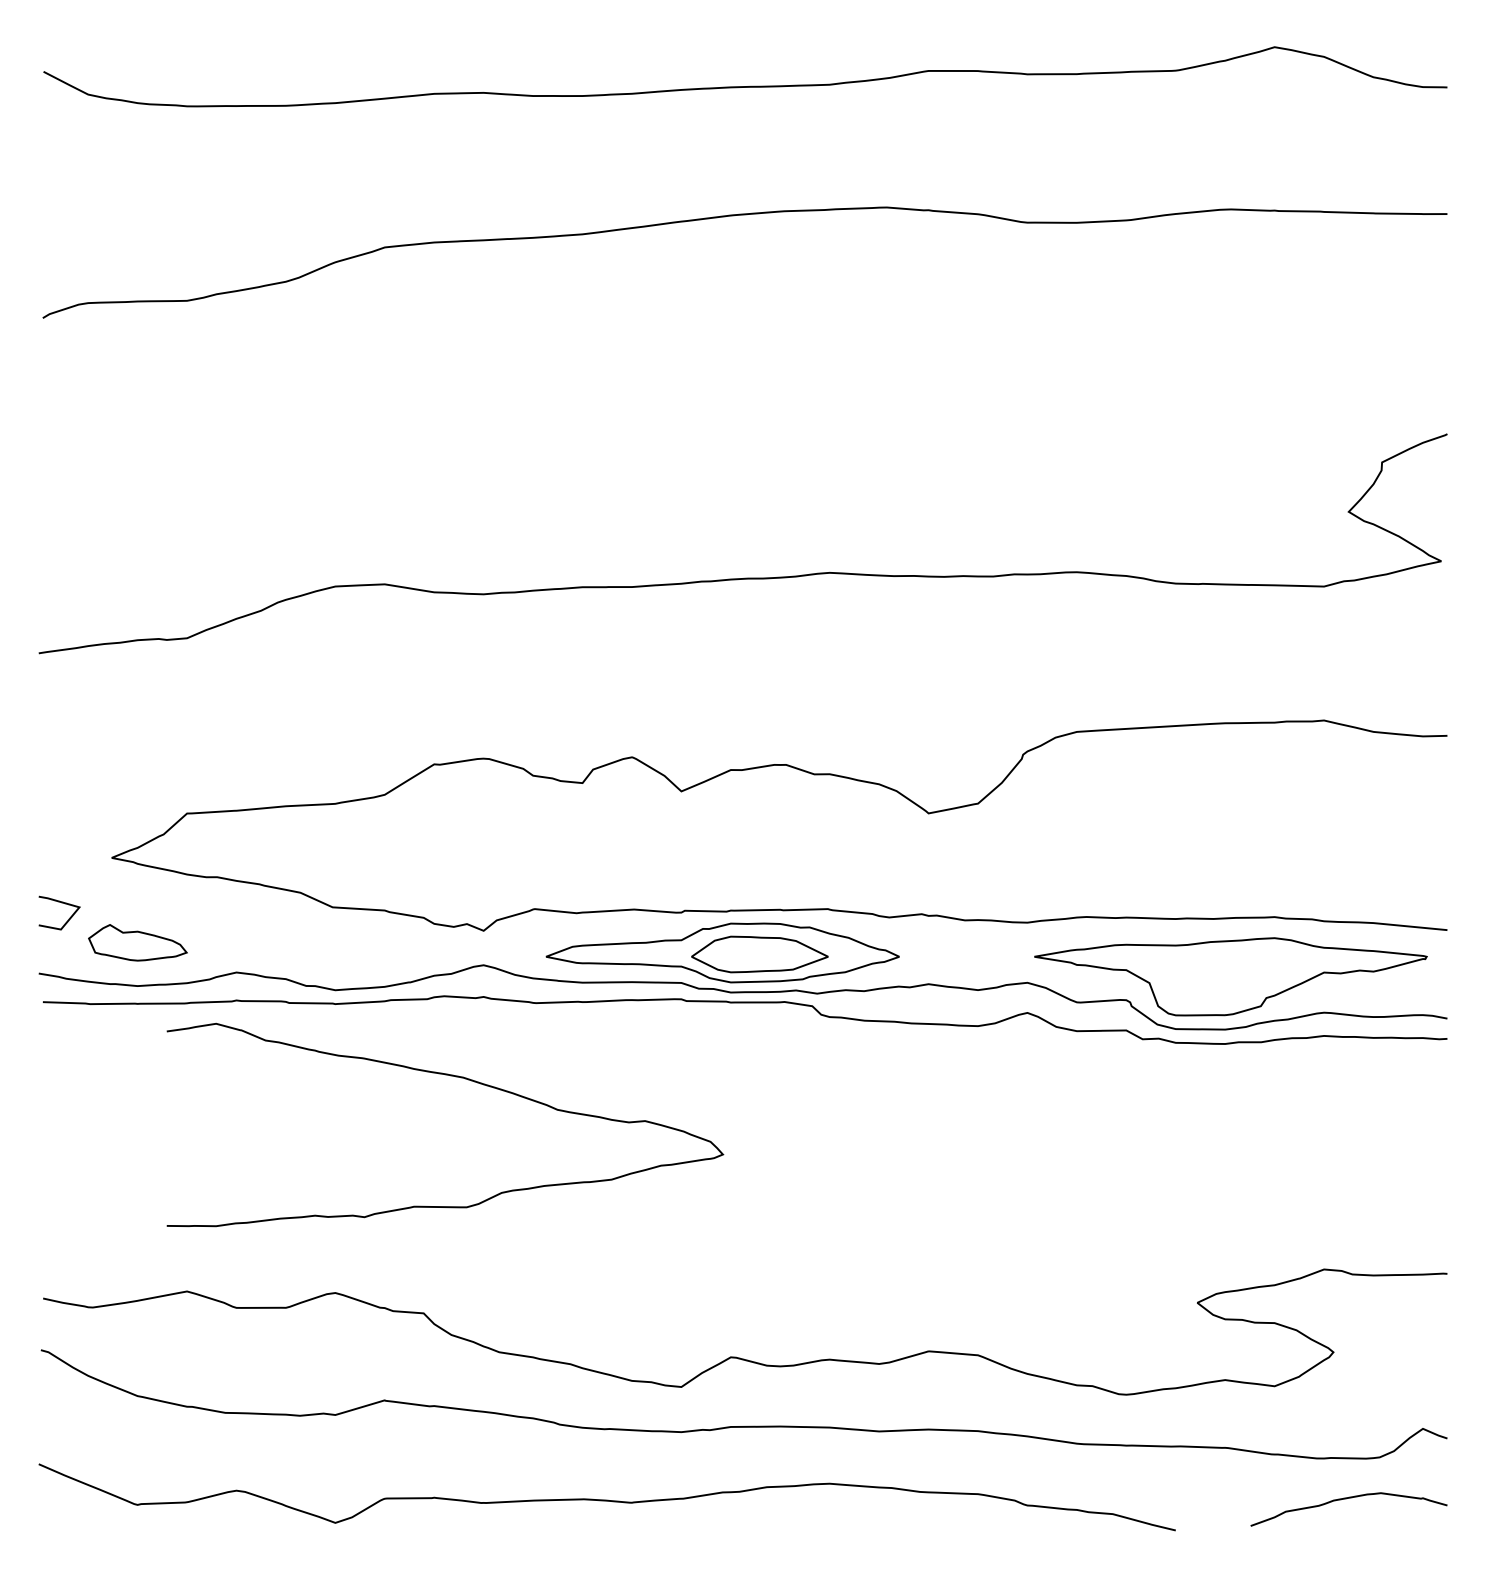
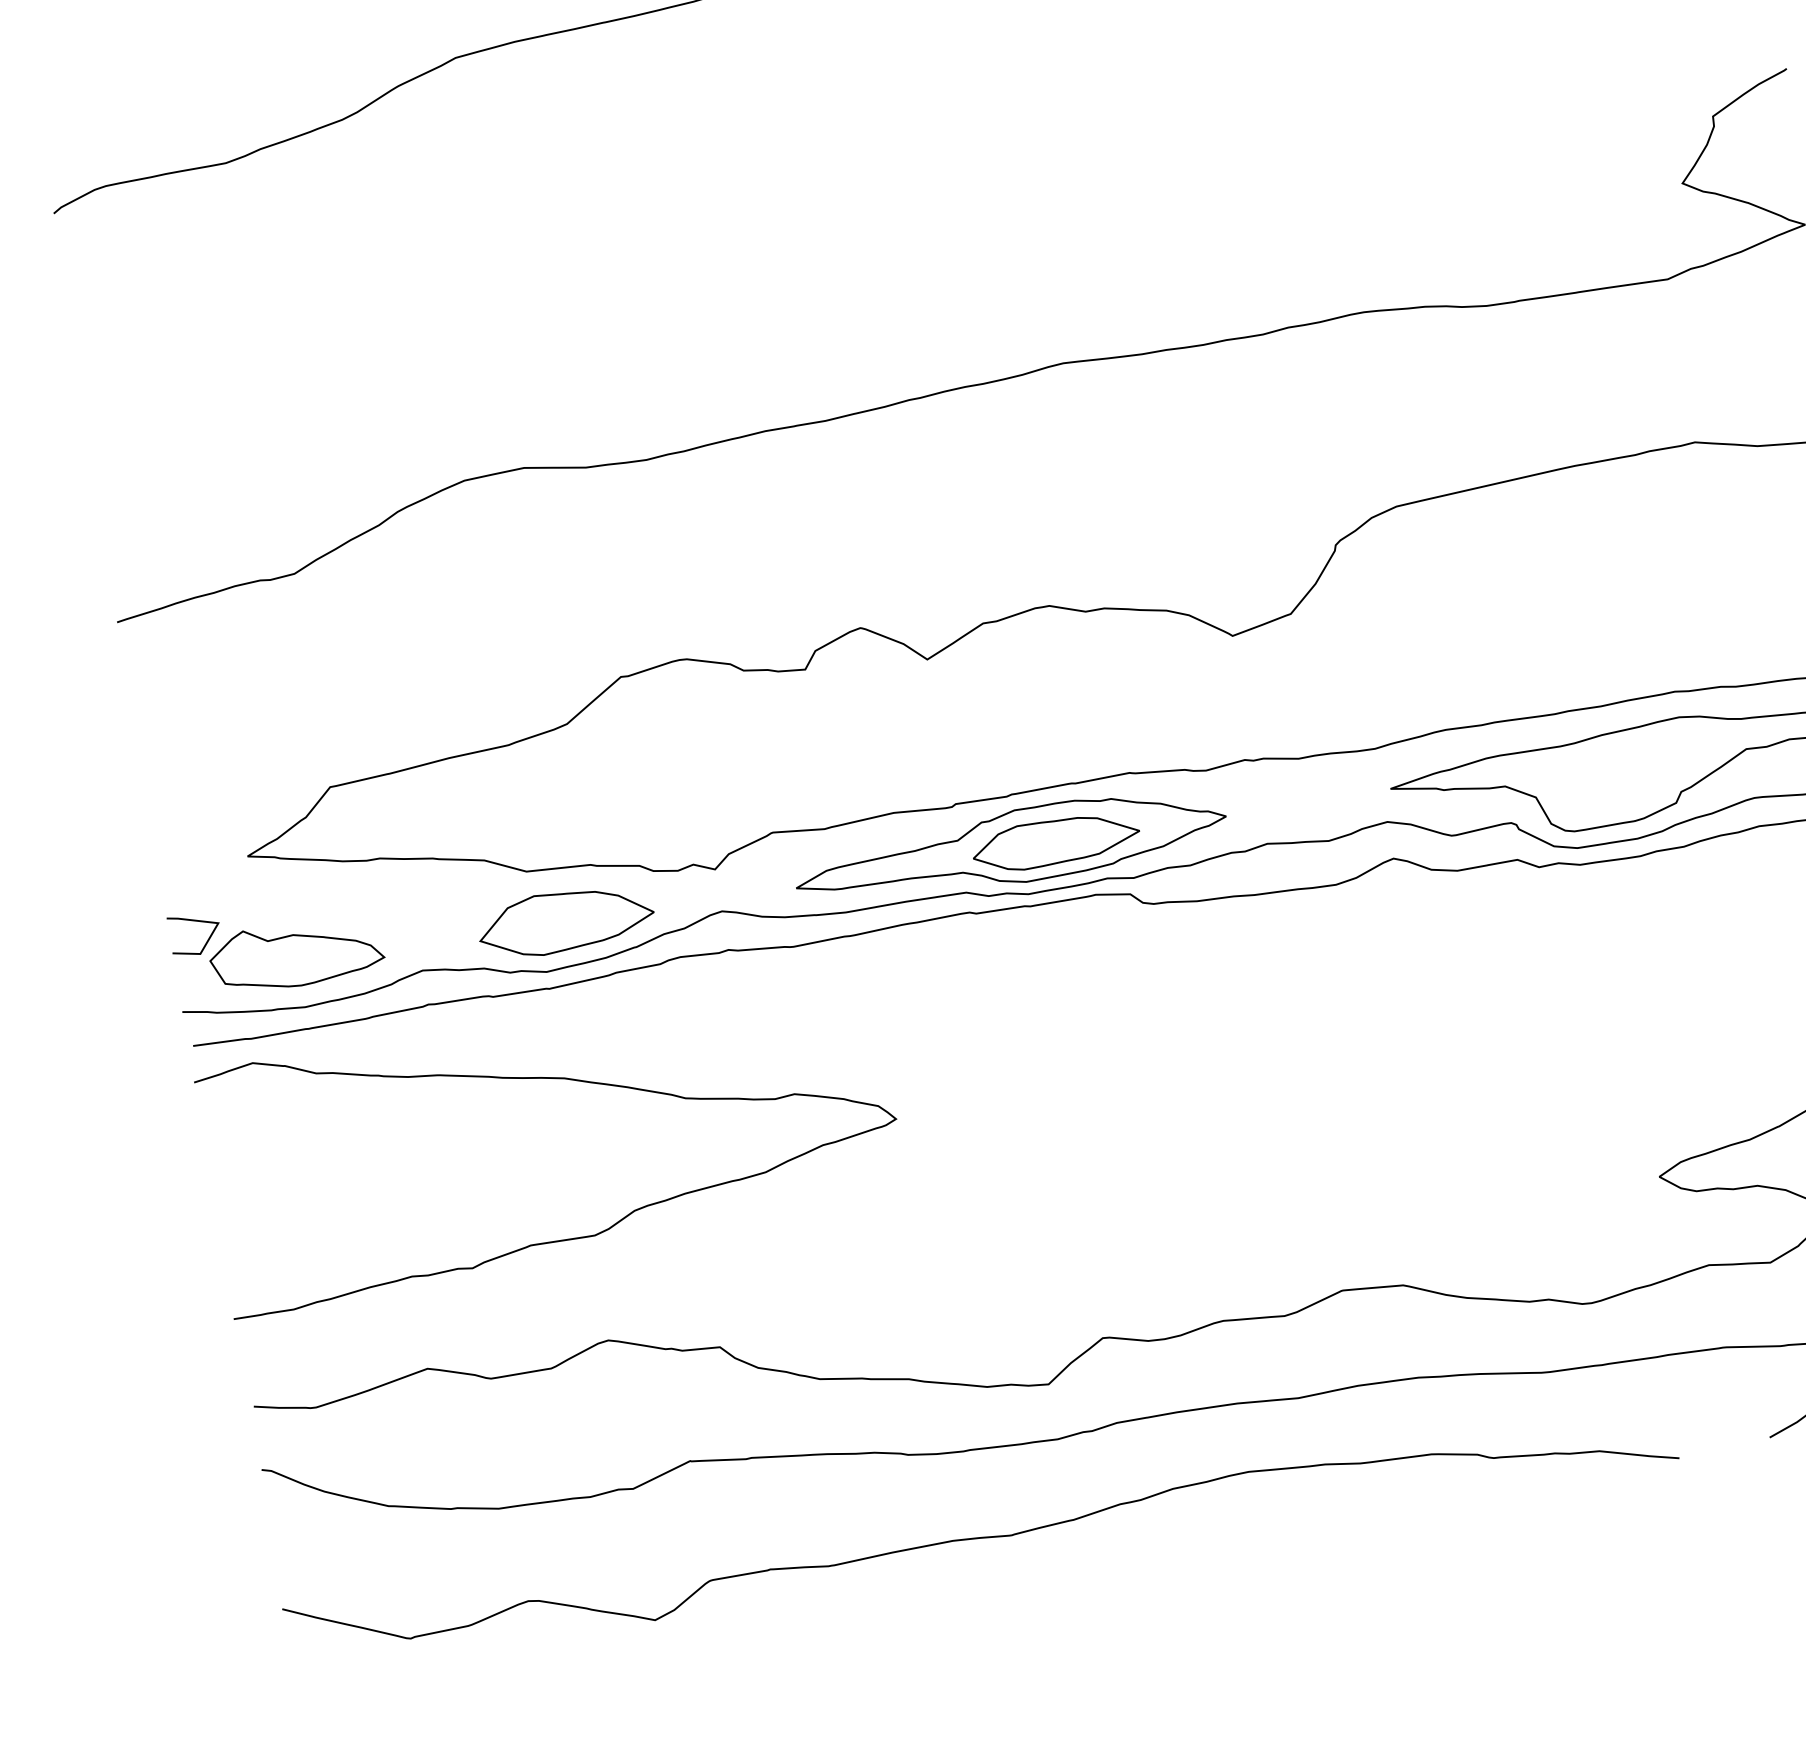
part: (137, 942) -> (296, 954), size x1.43
part: (357, 952) -> (565, 921), added
curve: (455, 1077) -> (554, 1079), moved

